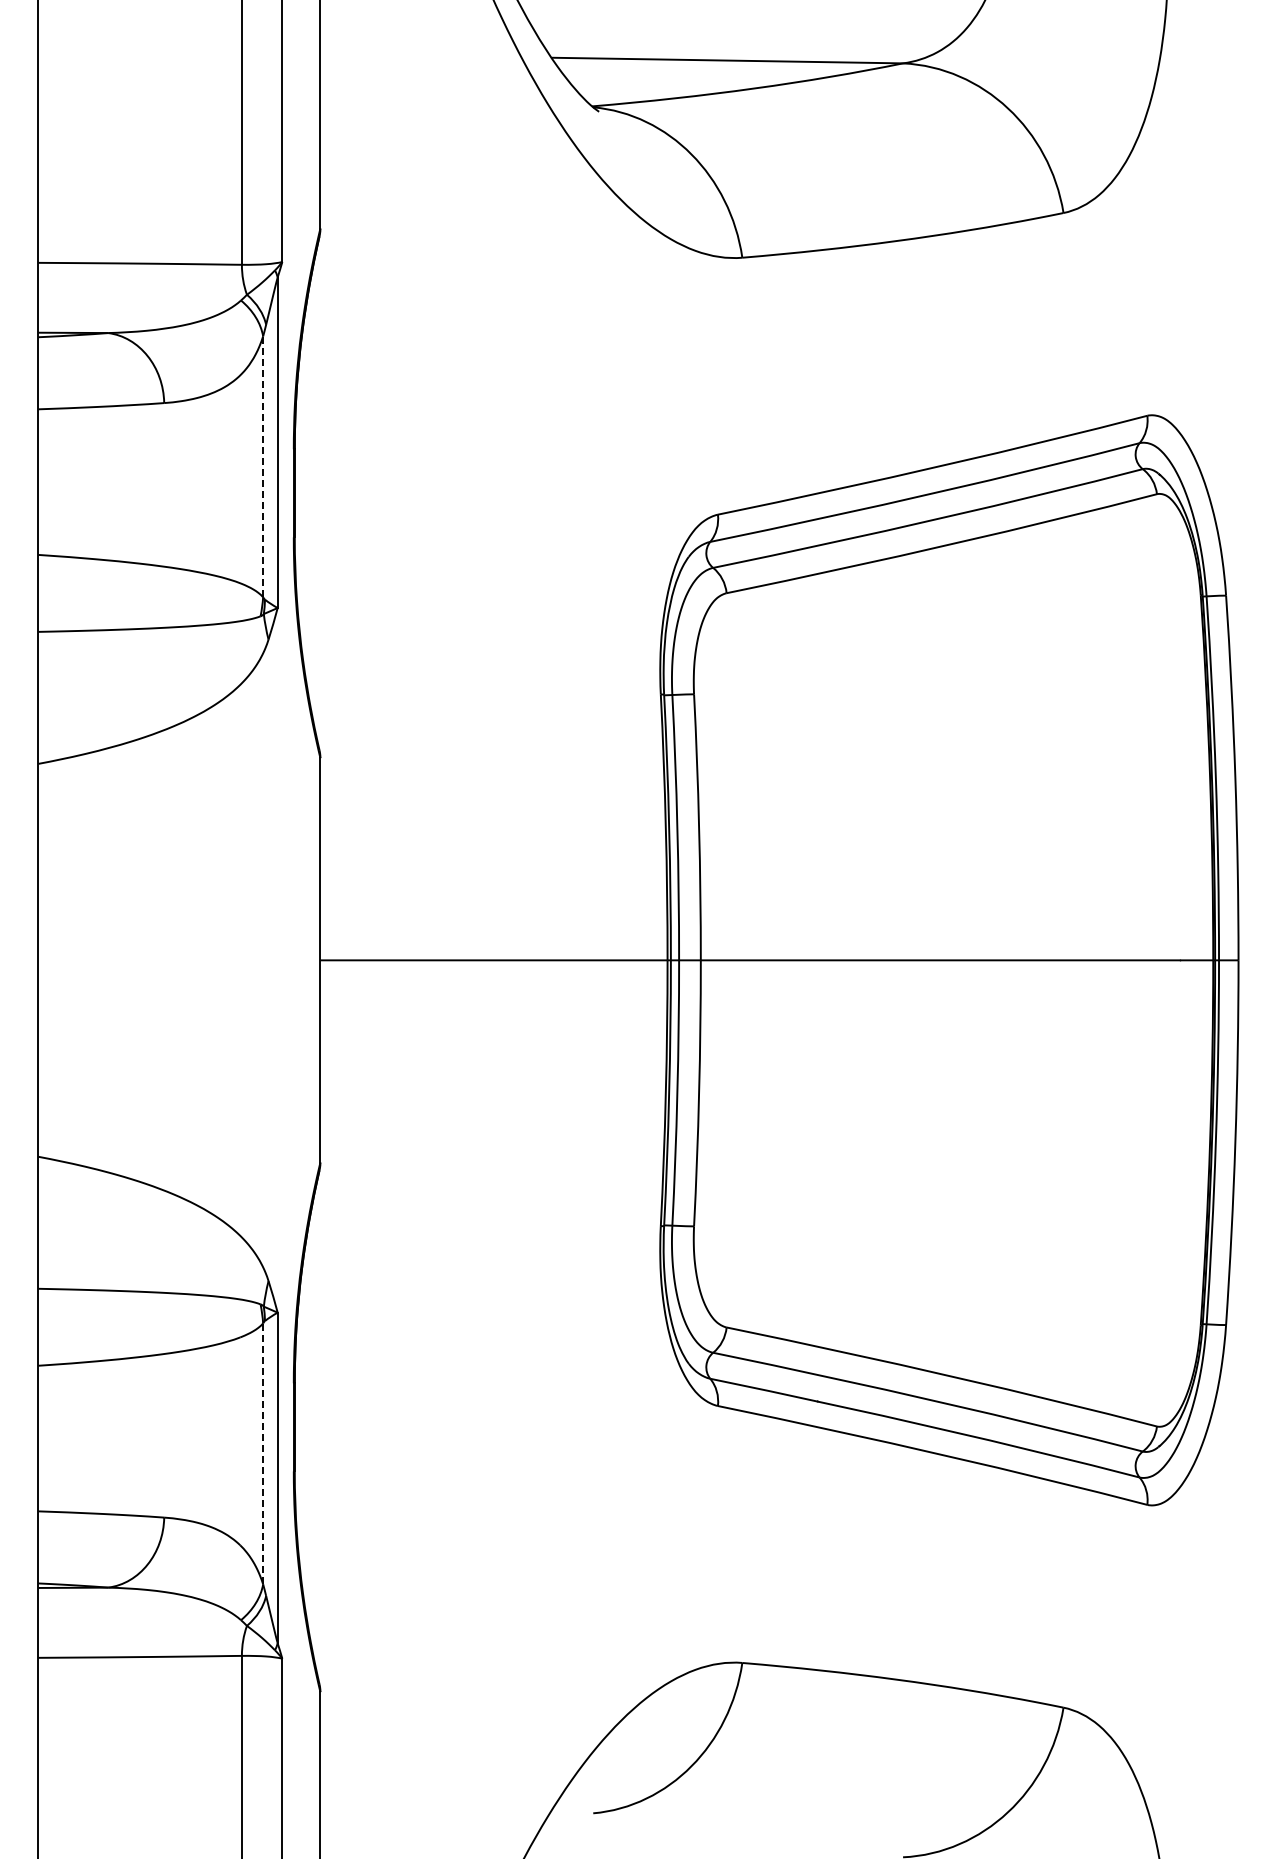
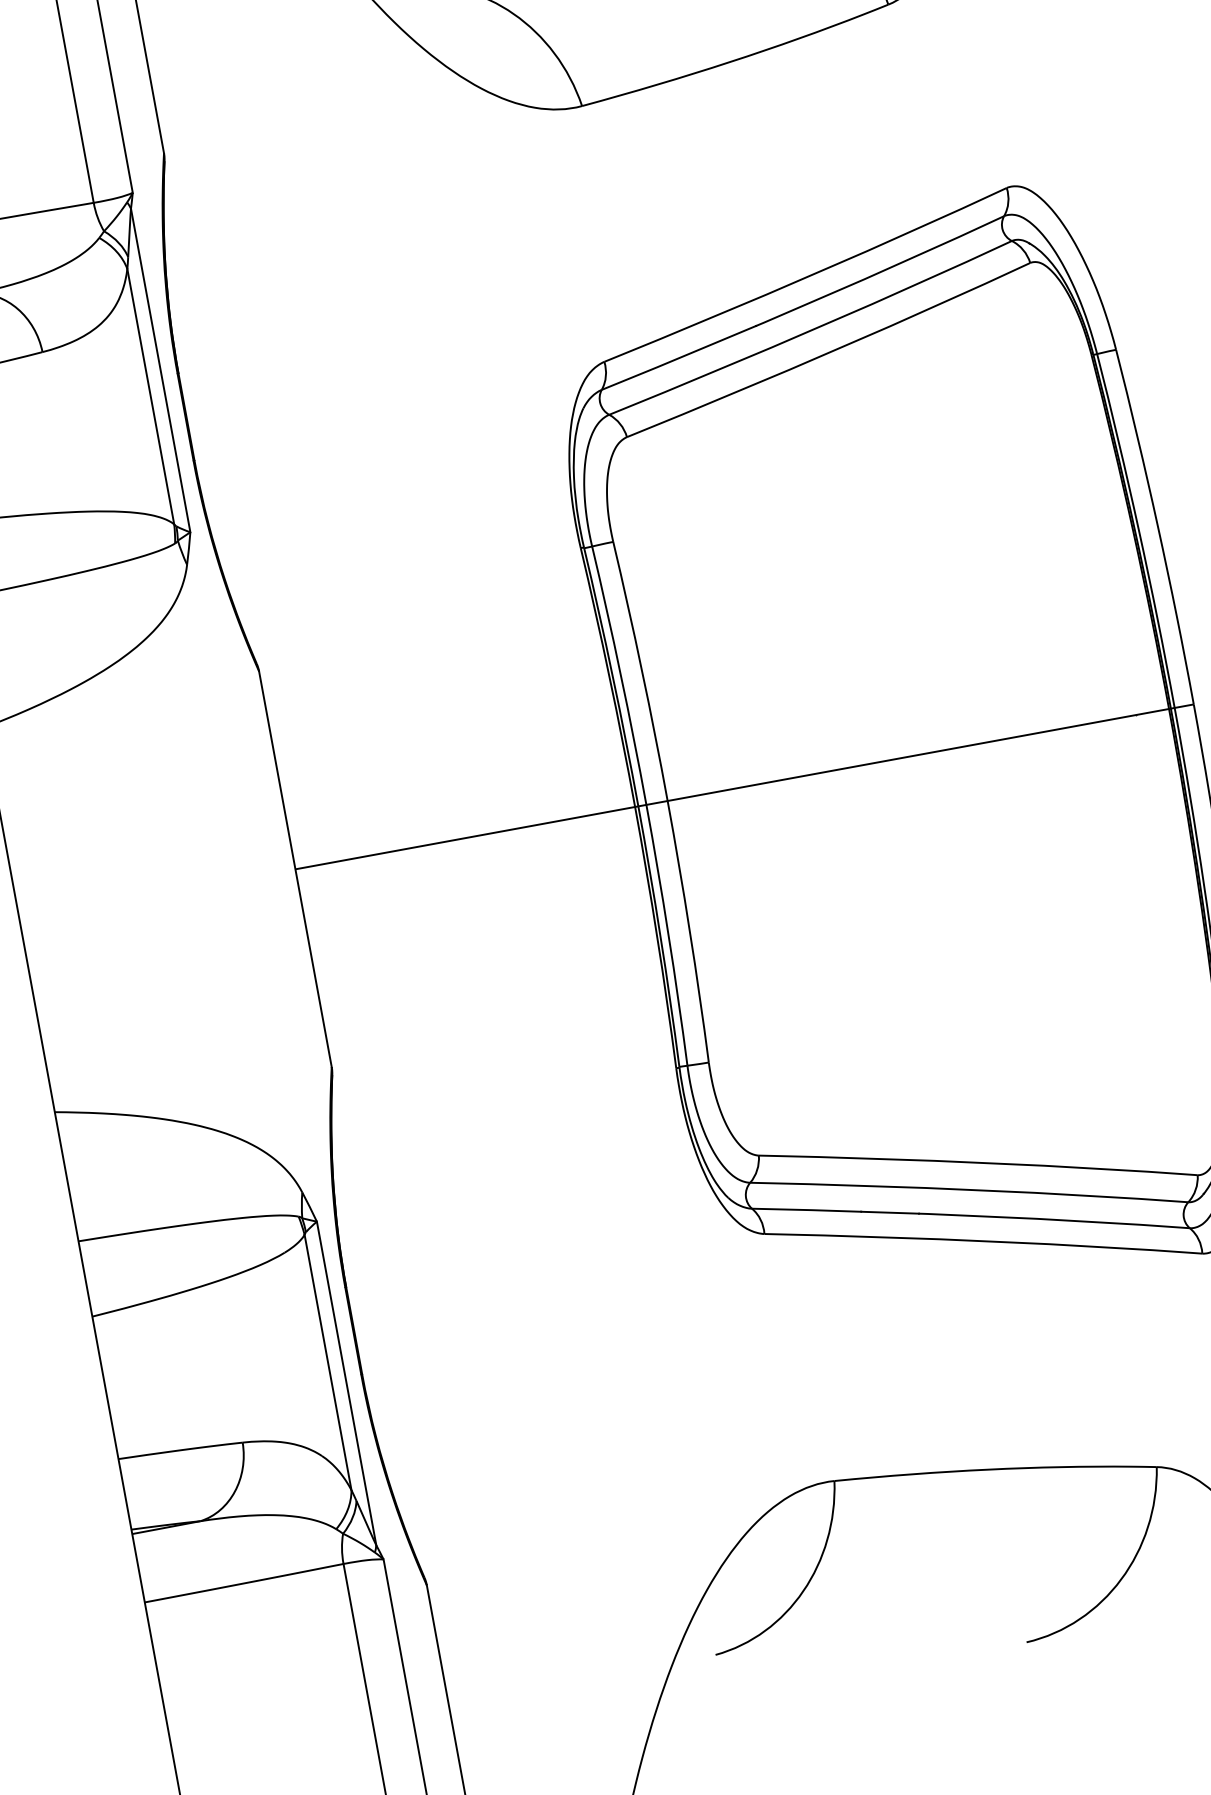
line: (263, 466) -> (151, 396), dashed -> solid
line: (263, 1453) -> (328, 1362), dashed -> solid

